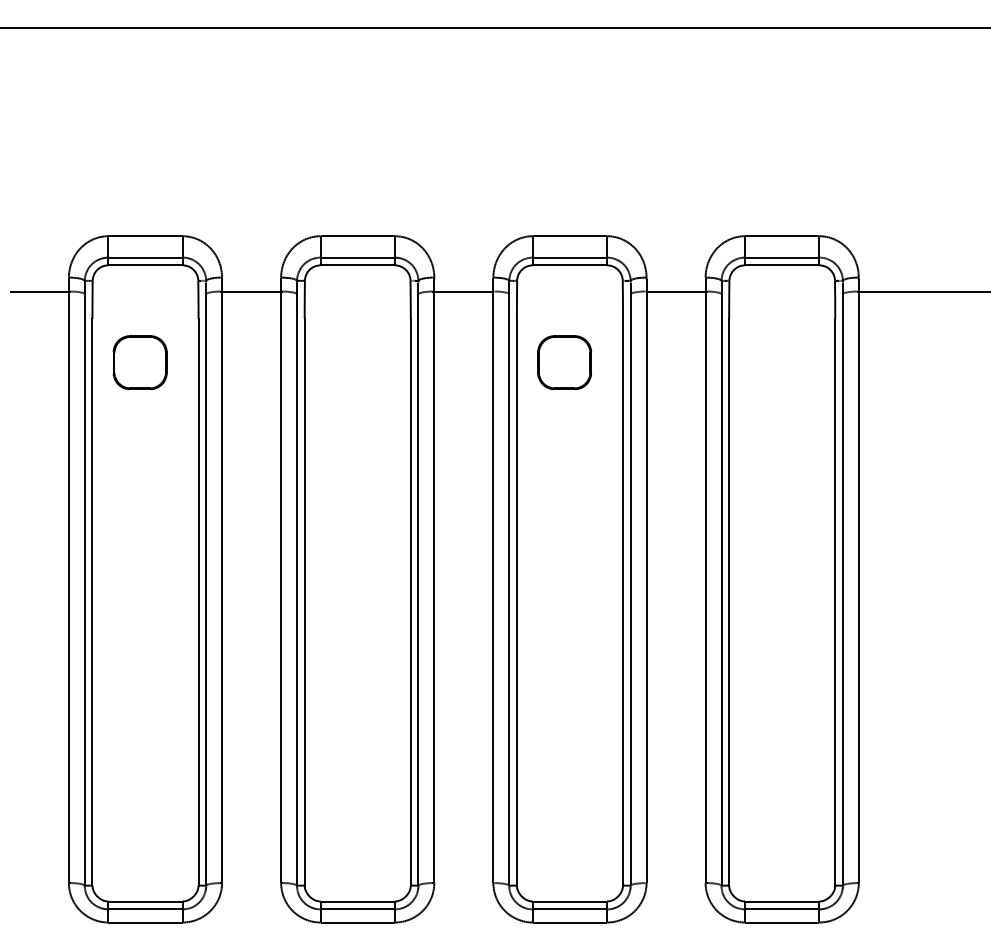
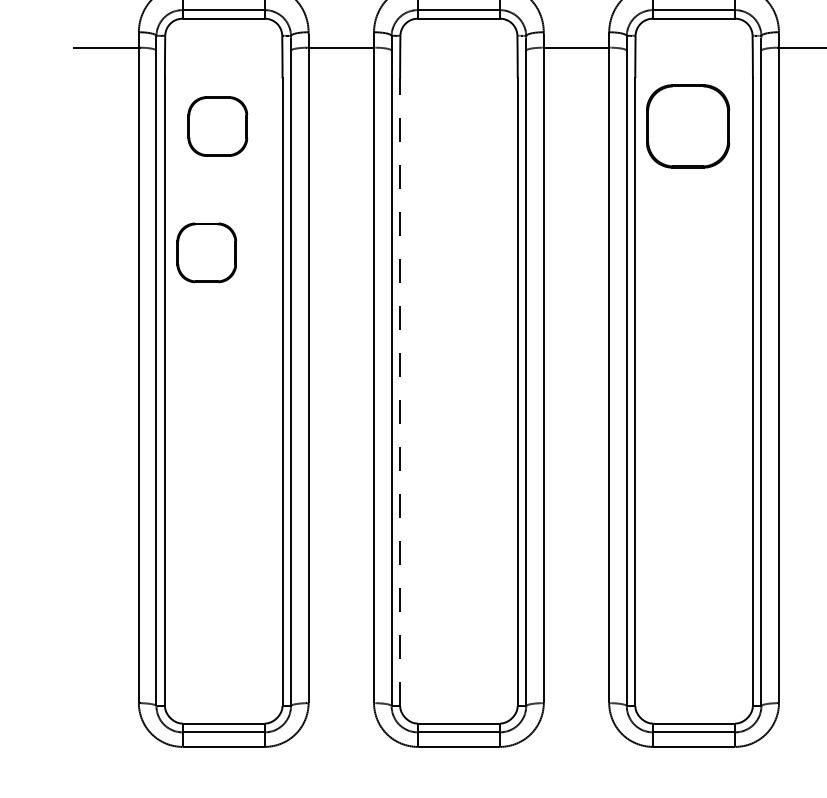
part: (564, 362) -> (688, 126), size x1.4
part: (129, 476) -> (206, 252), added
line: (304, 601) -> (399, 391), solid -> dashed

